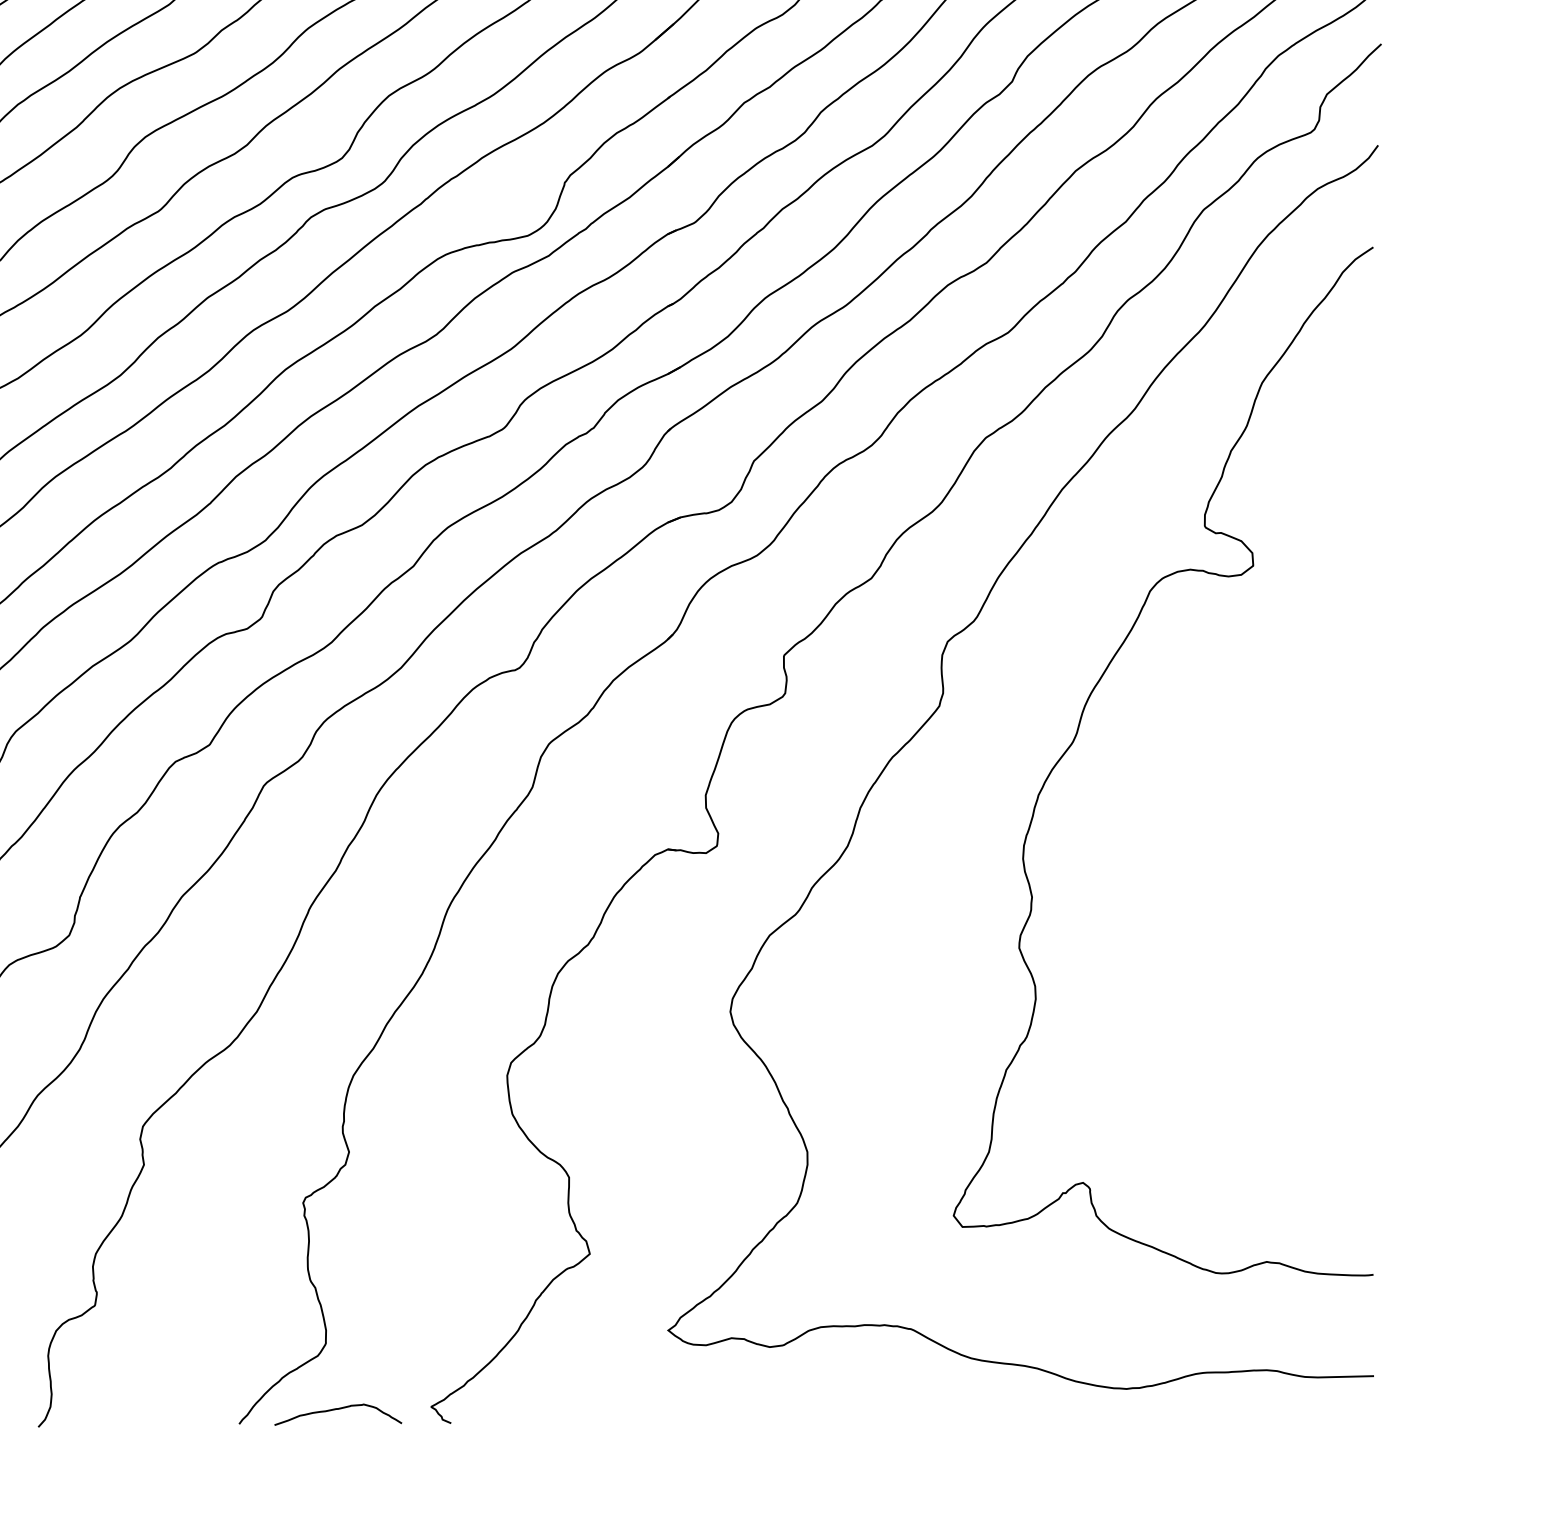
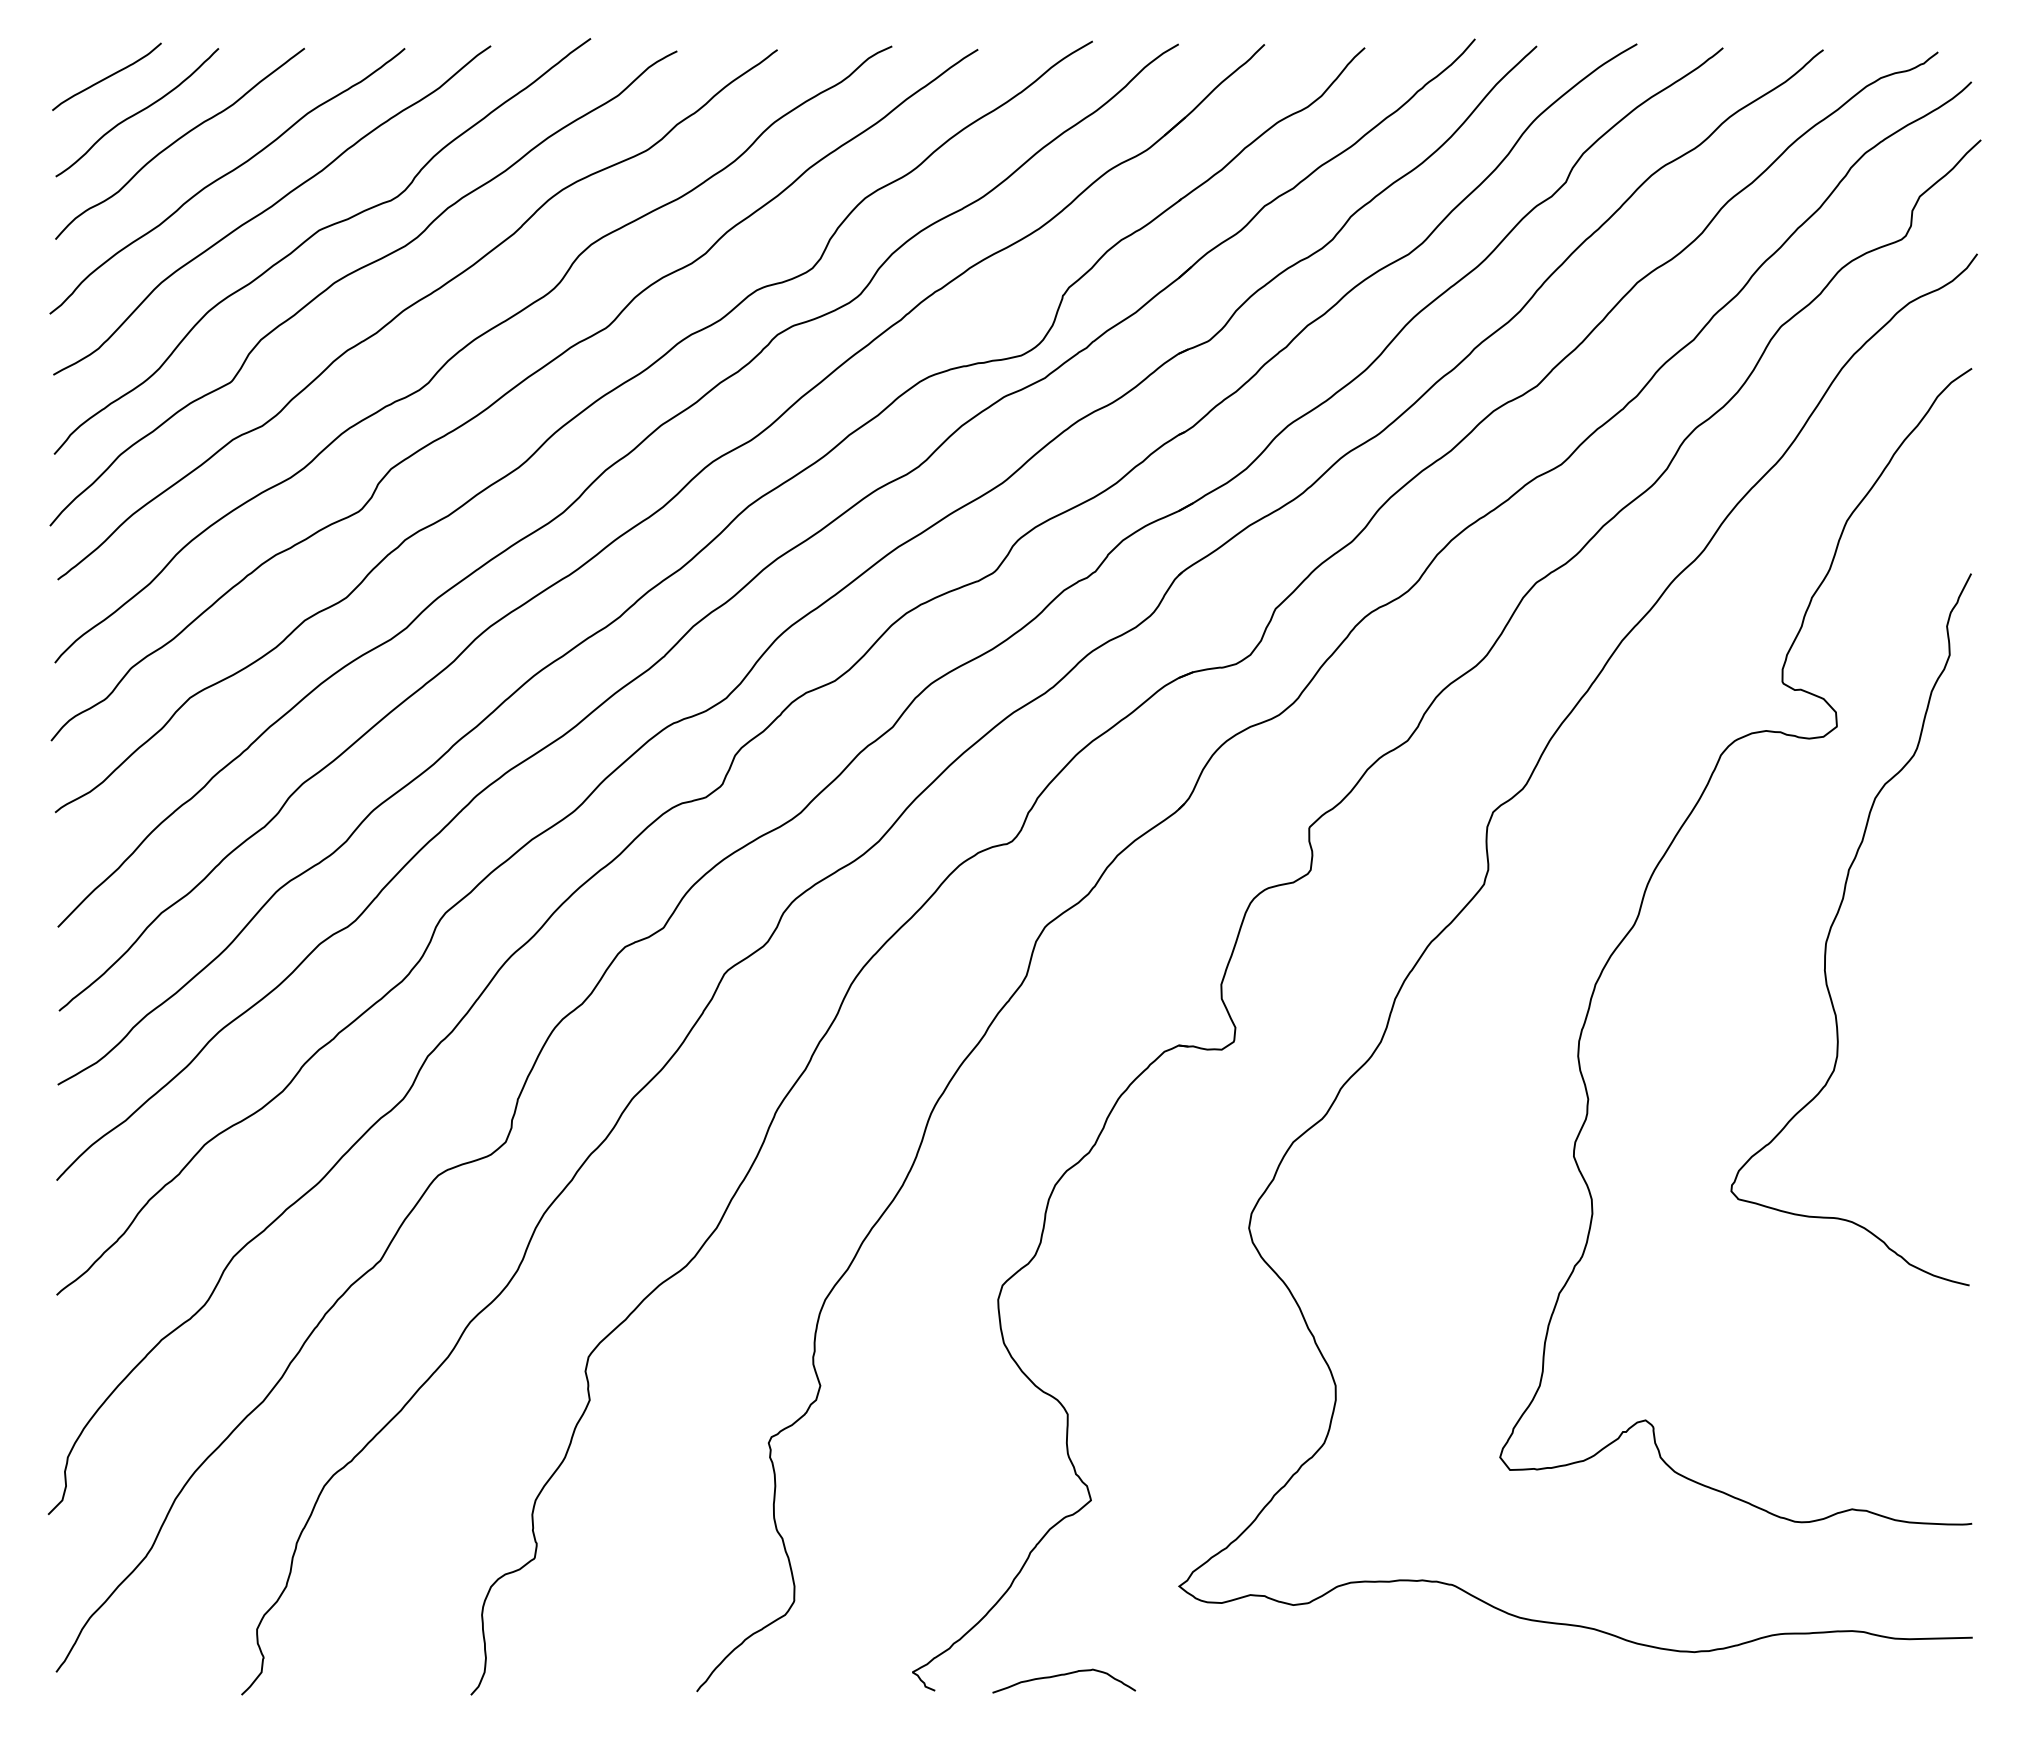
curve: (1251, 740) -> (1834, 922), added
curve: (338, 1409) -> (1064, 1675), moved

